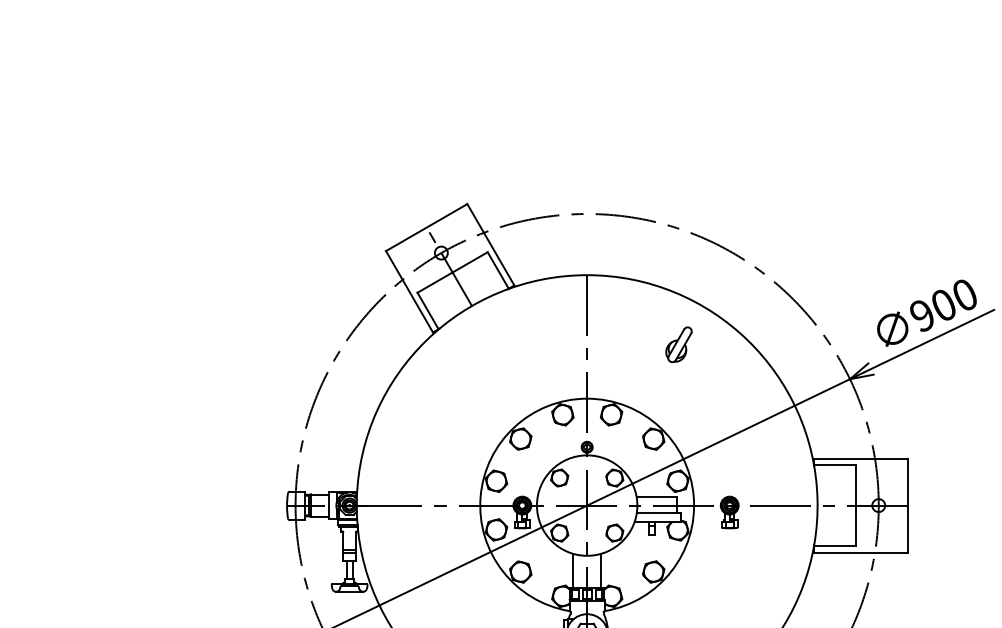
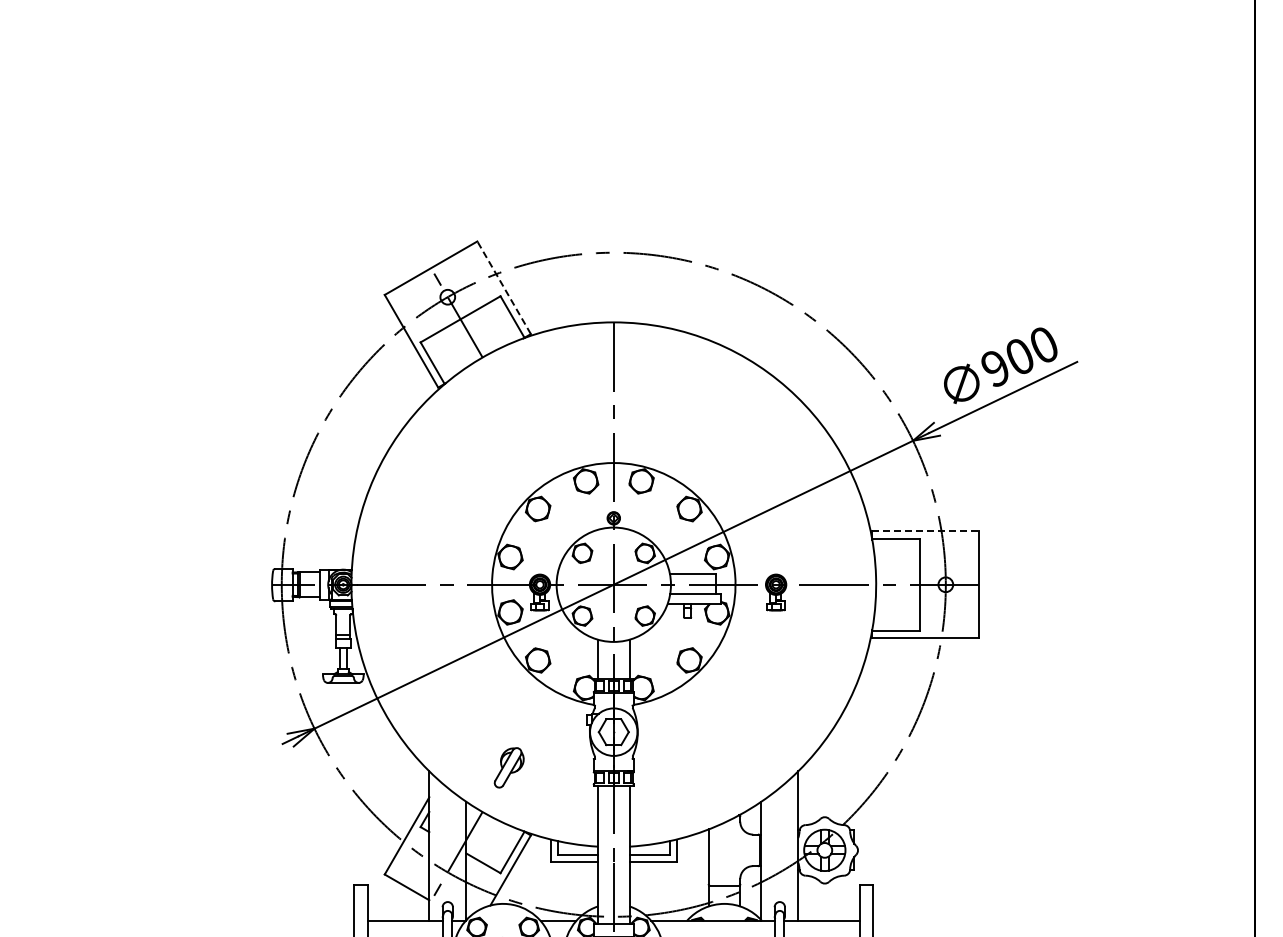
line: (490, 244) -> (503, 287), solid -> dashed
part: (679, 344) -> (718, 401), removed
line: (861, 458) -> (926, 531), solid -> dashed

